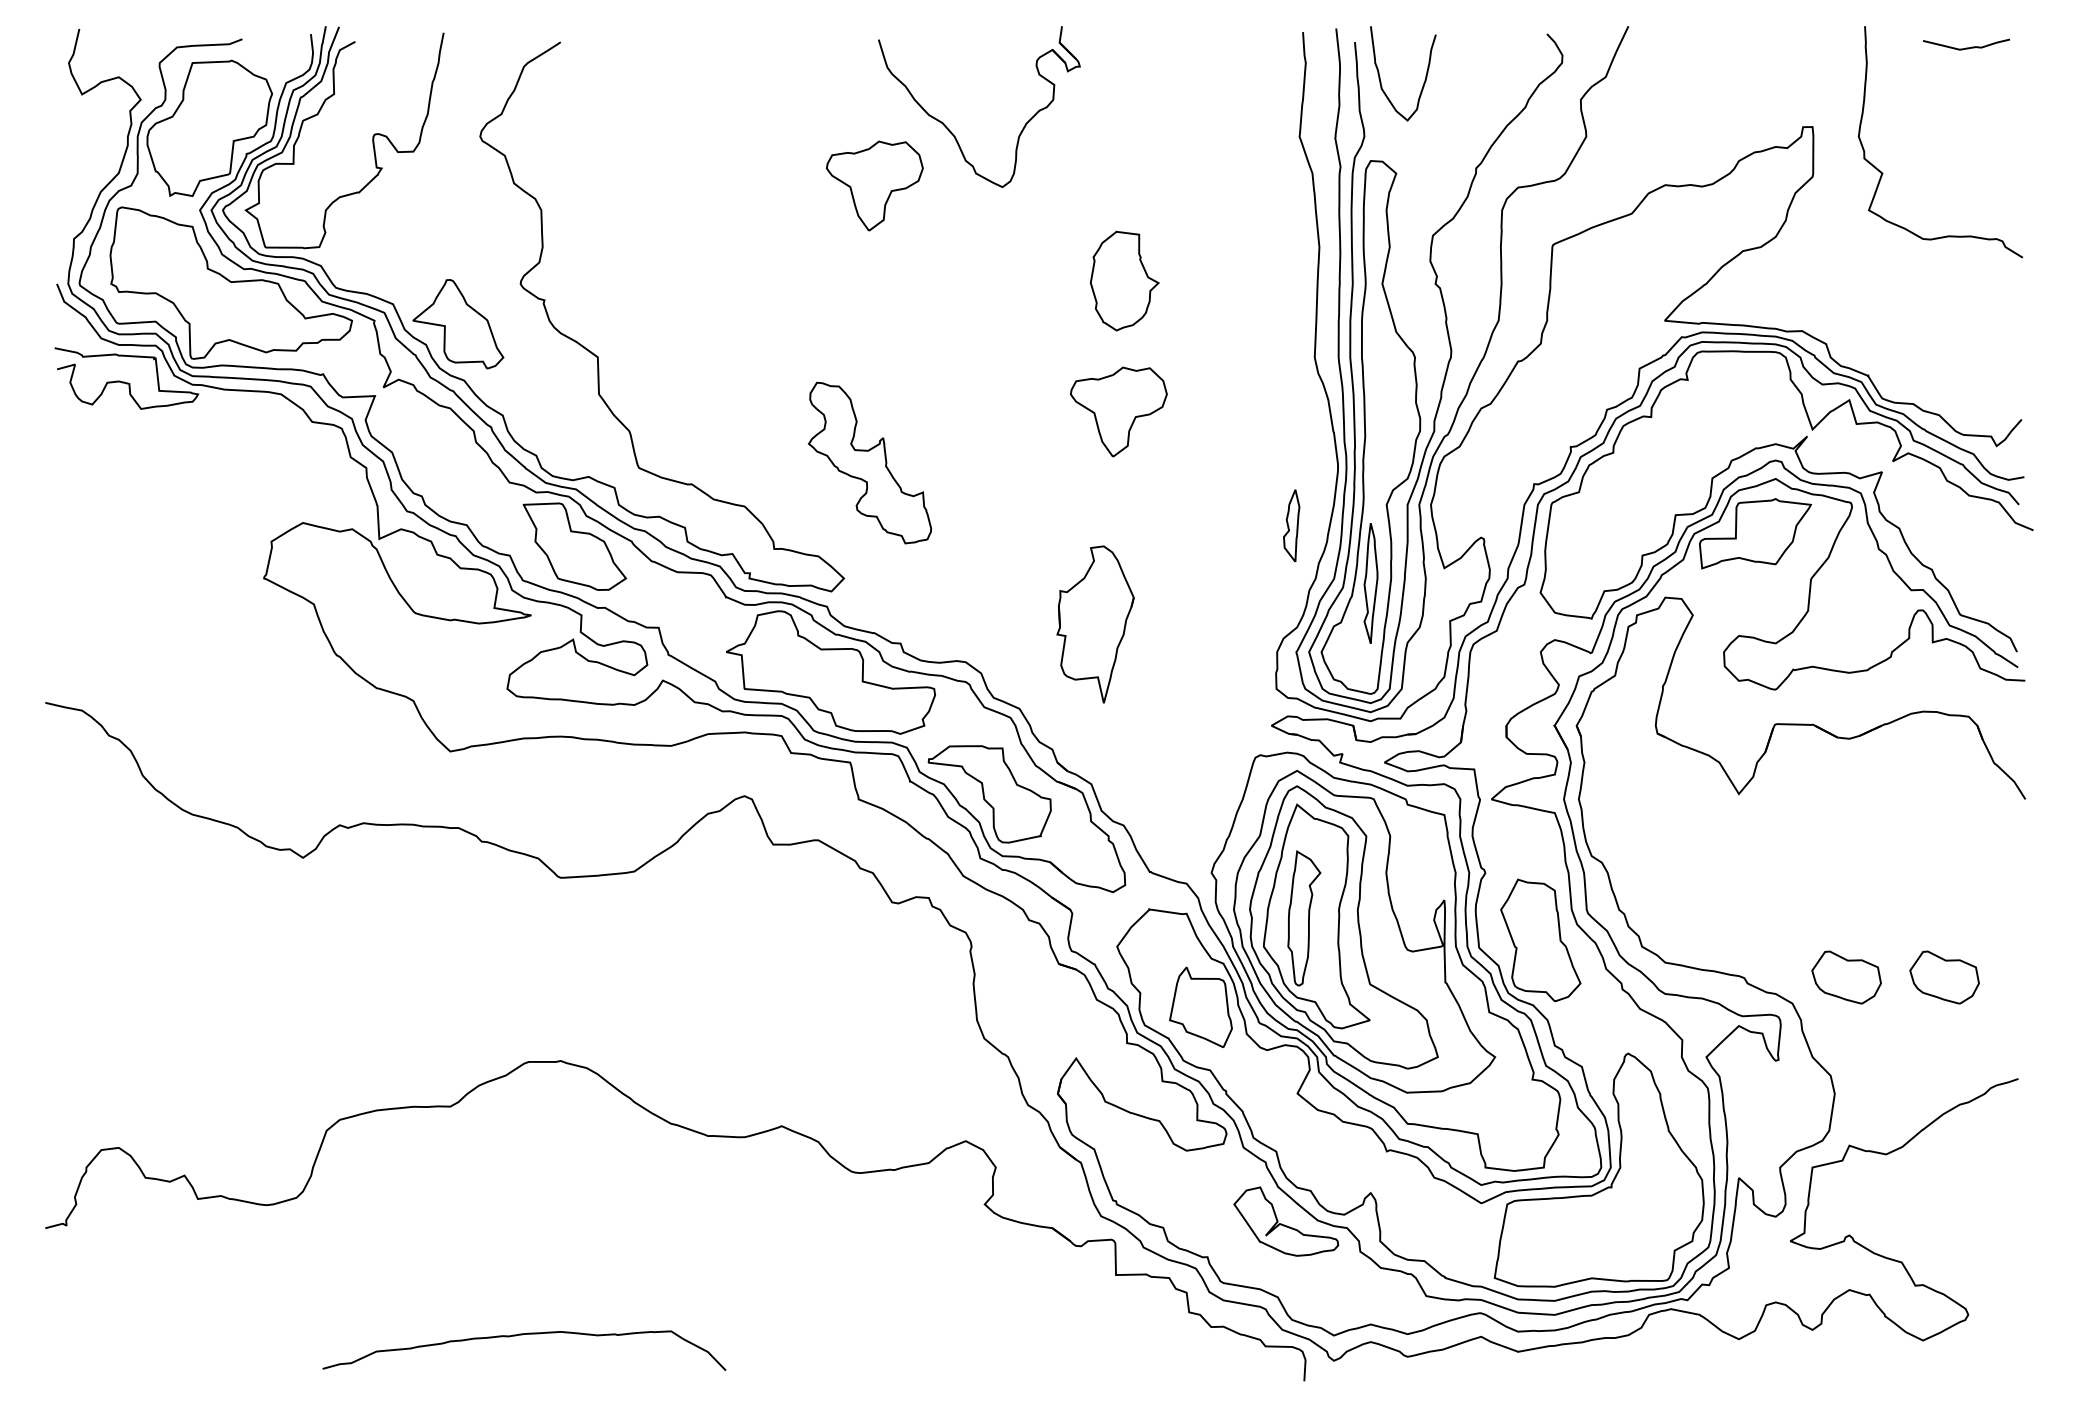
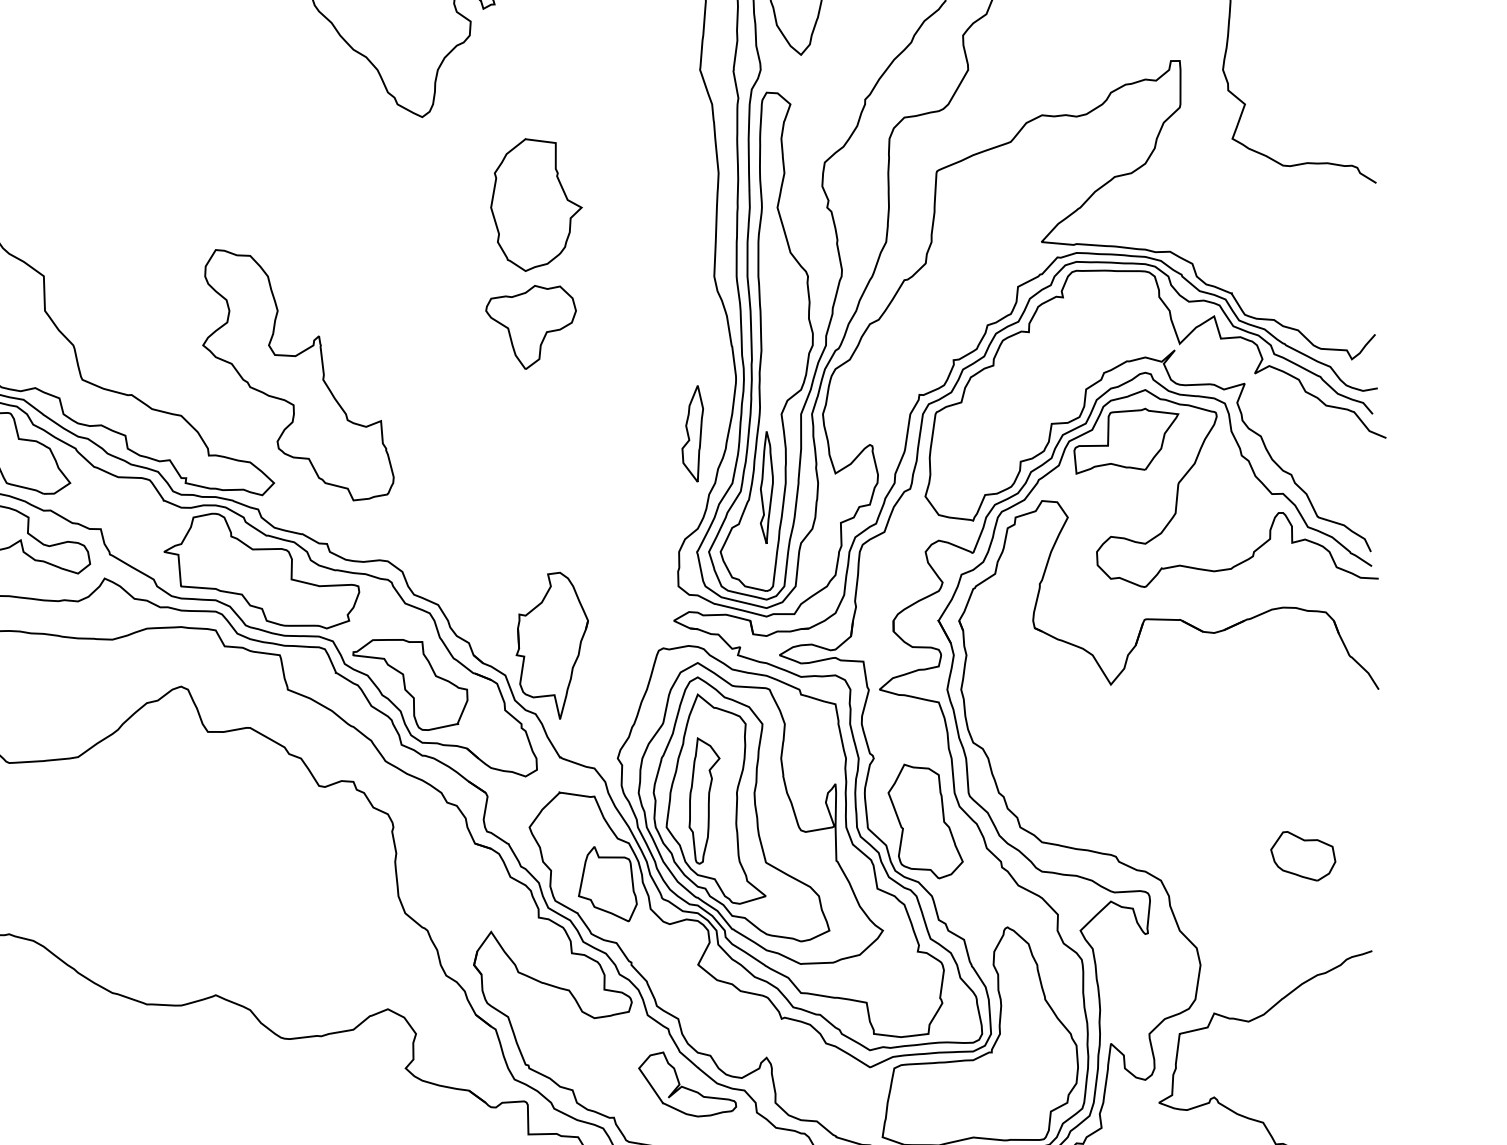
part: (874, 185) -> (302, 115), removed
part: (1124, 280) -> (536, 204), size x1.43
part: (869, 462) -> (297, 374), size x1.67
part: (1291, 525) -> (692, 433), size x1.43
part: (1095, 624) -> (552, 645), moved
part: (1846, 977) -> (1211, 856), removed

